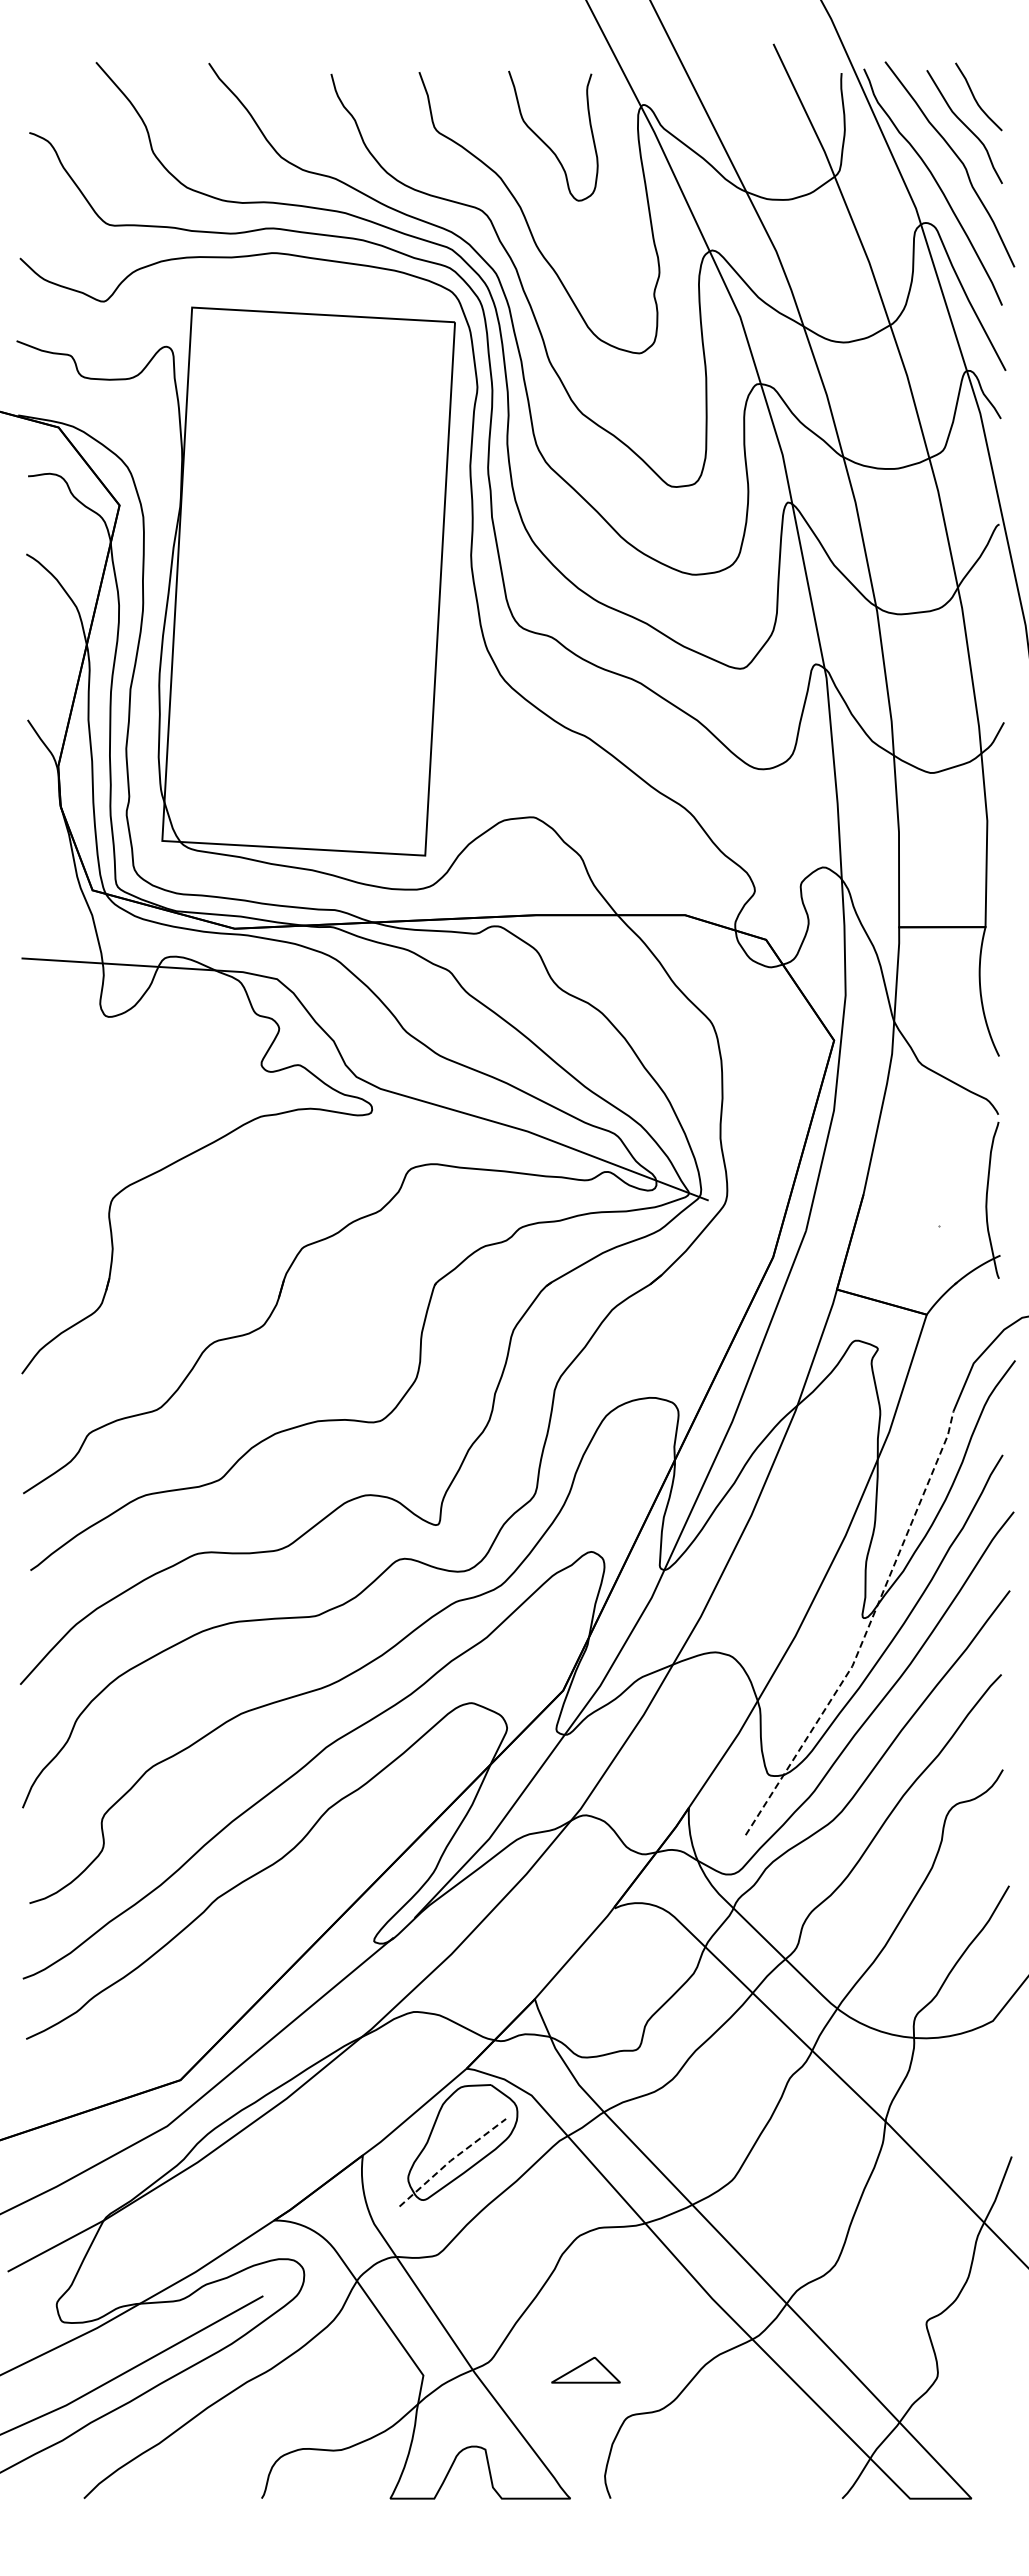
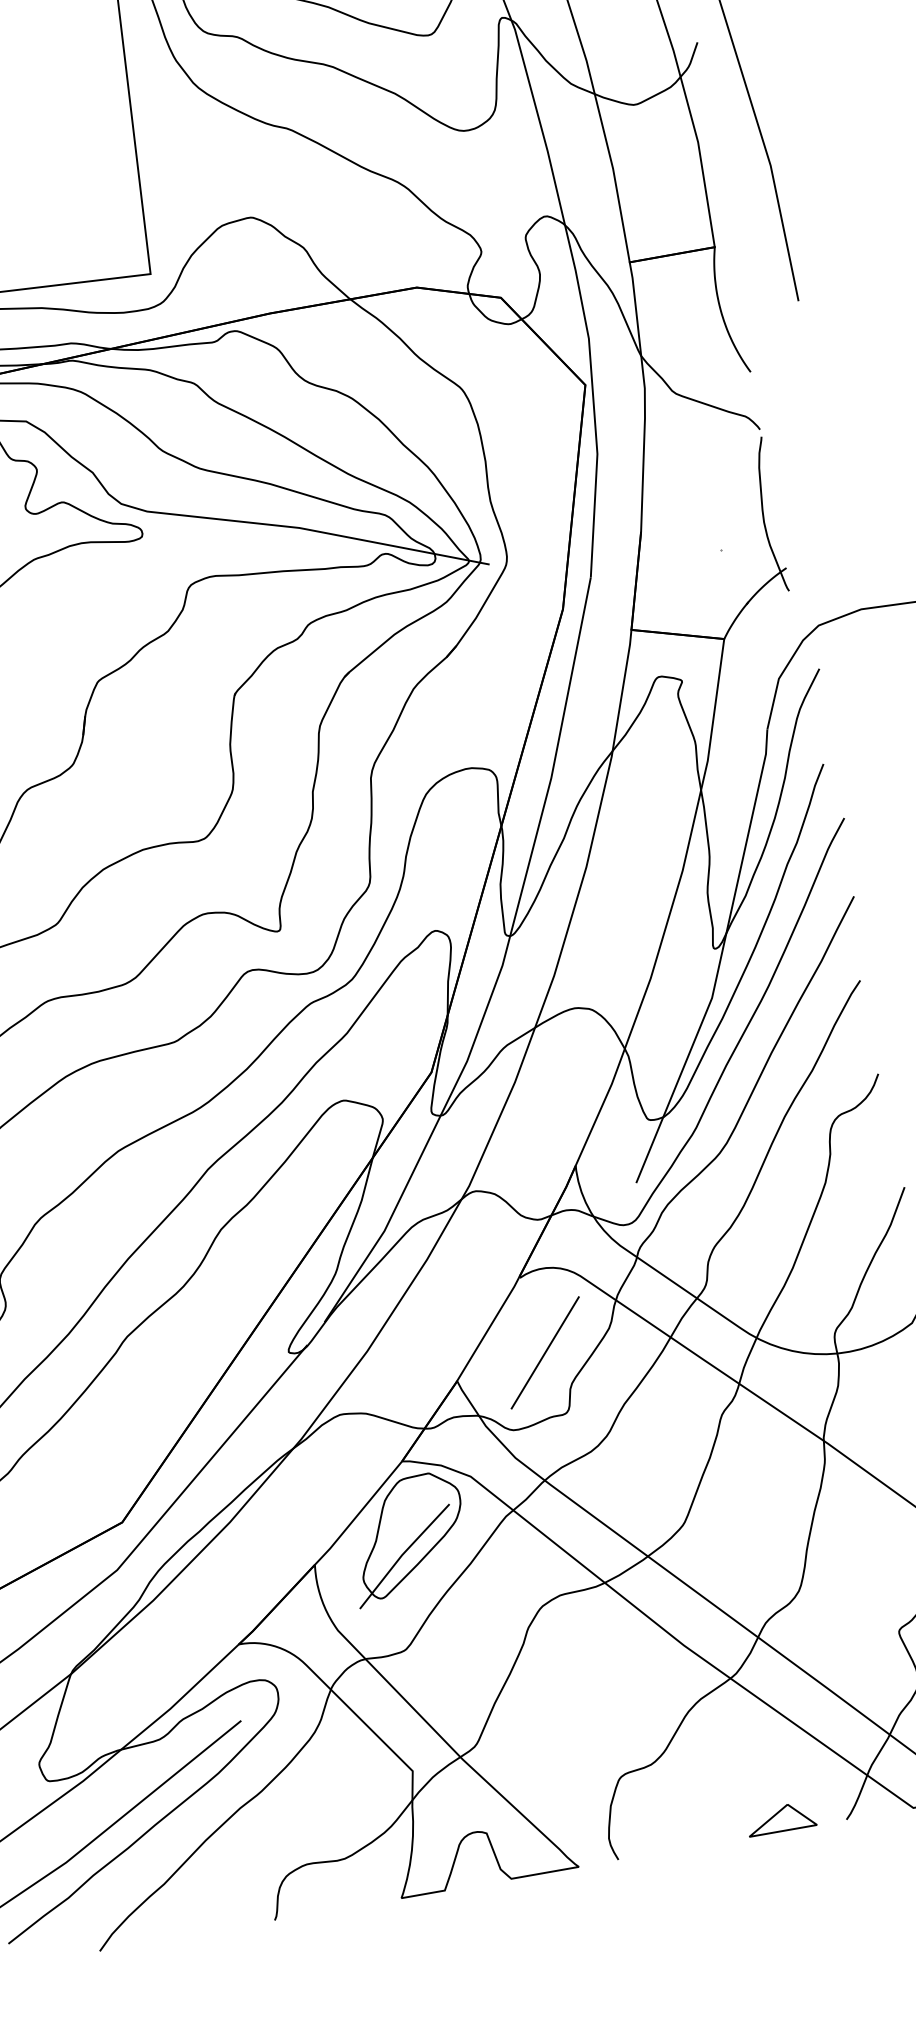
line: (866, 1631) -> (719, 961), dashed -> solid
line: (626, 1986) -> (545, 1352), added
line: (450, 2160) -> (402, 1554), dashed -> solid
part: (585, 2370) -> (780, 1818), moved

